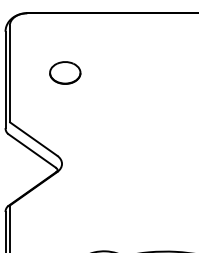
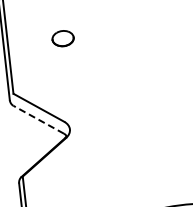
part: (65, 72) -> (63, 38), size x0.7
line: (32, 150) -> (39, 119), solid -> dashed

